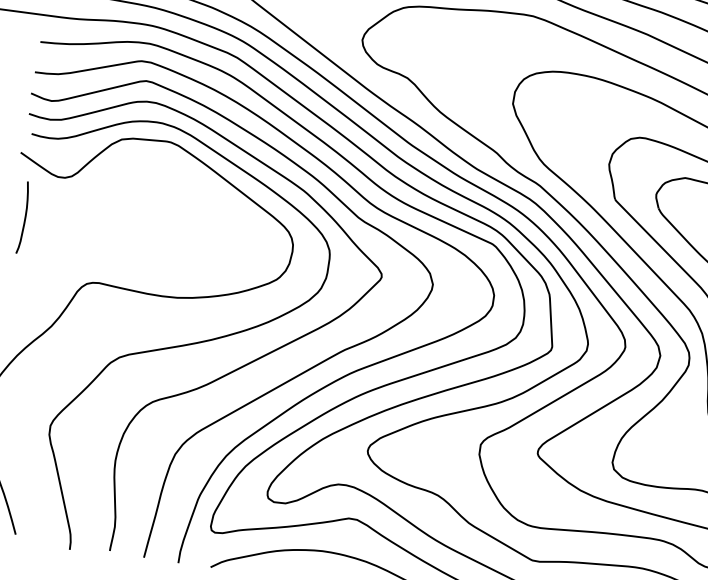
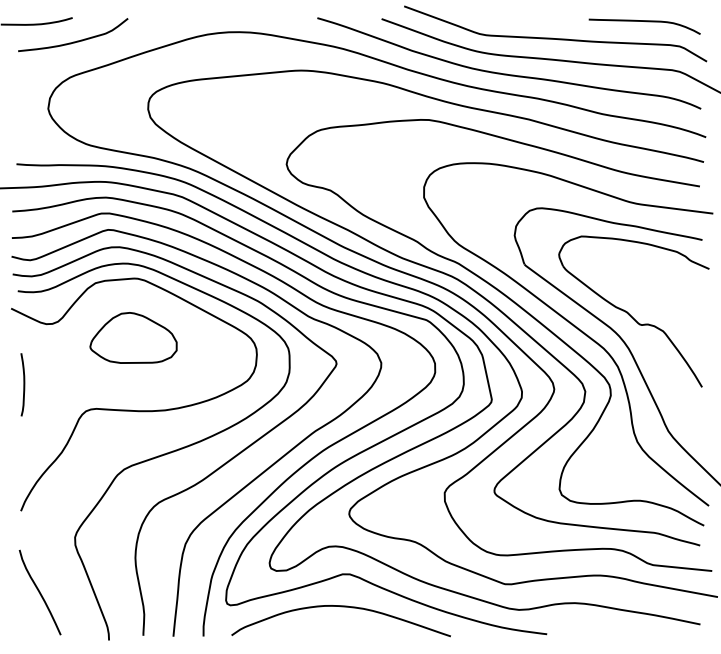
part: (154, 208) -> (133, 337), added
curve: (24, 217) -> (23, 384), moved

